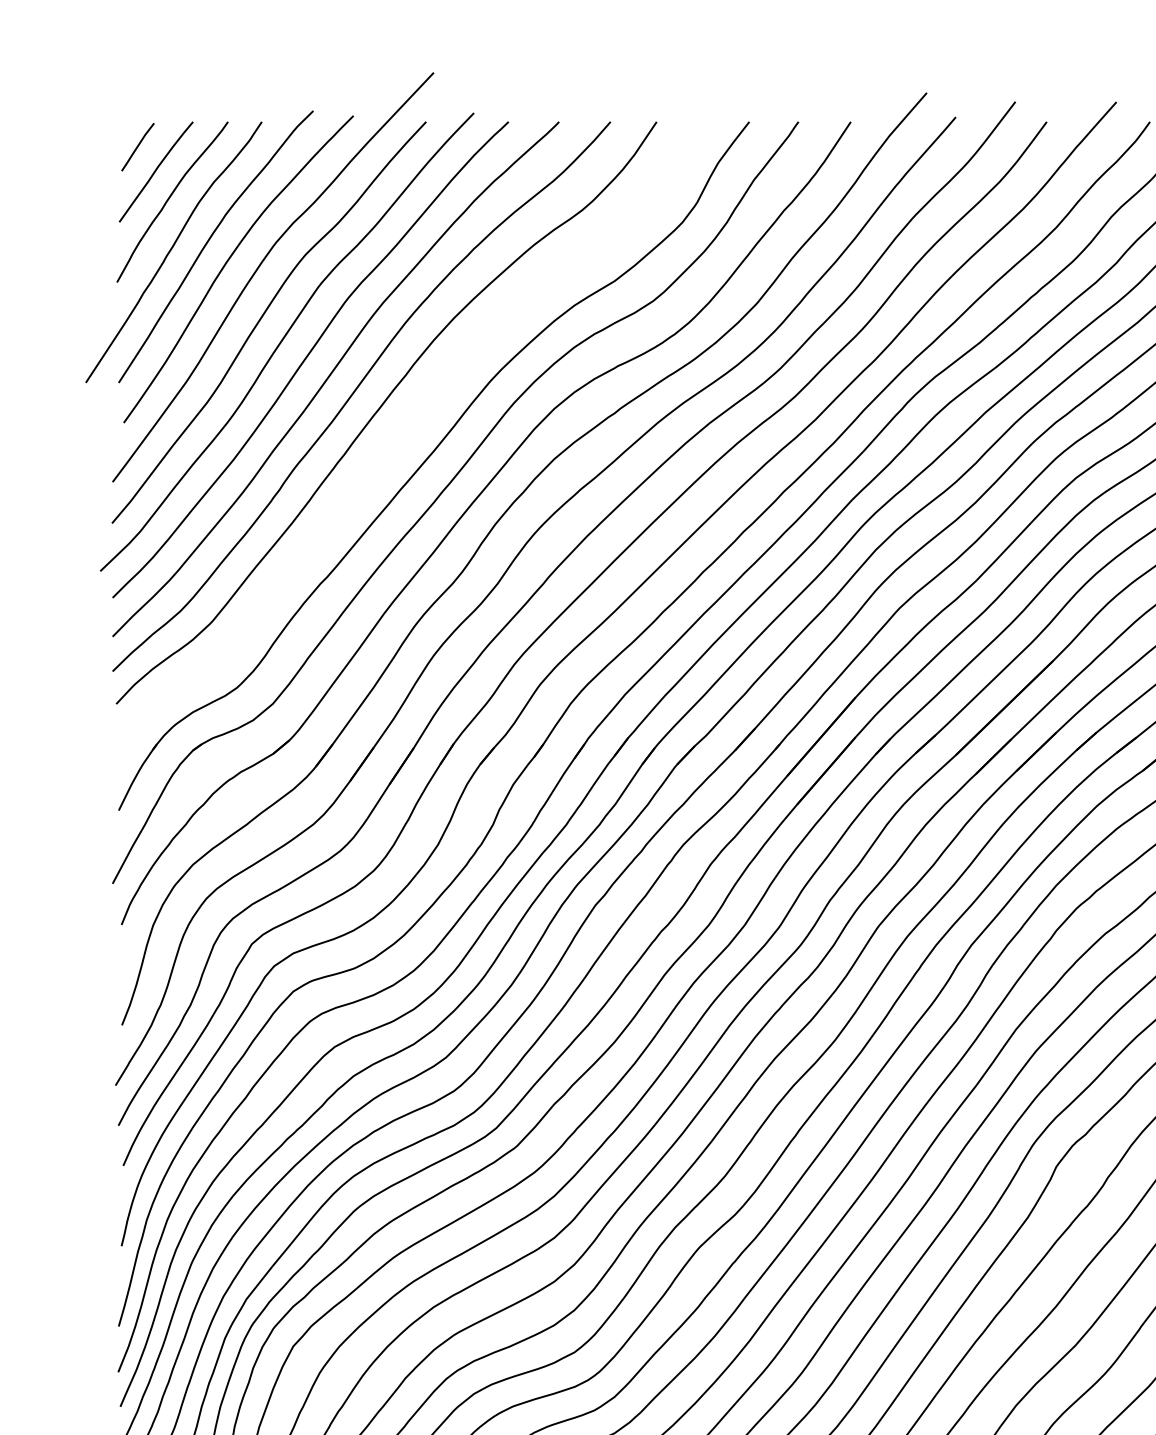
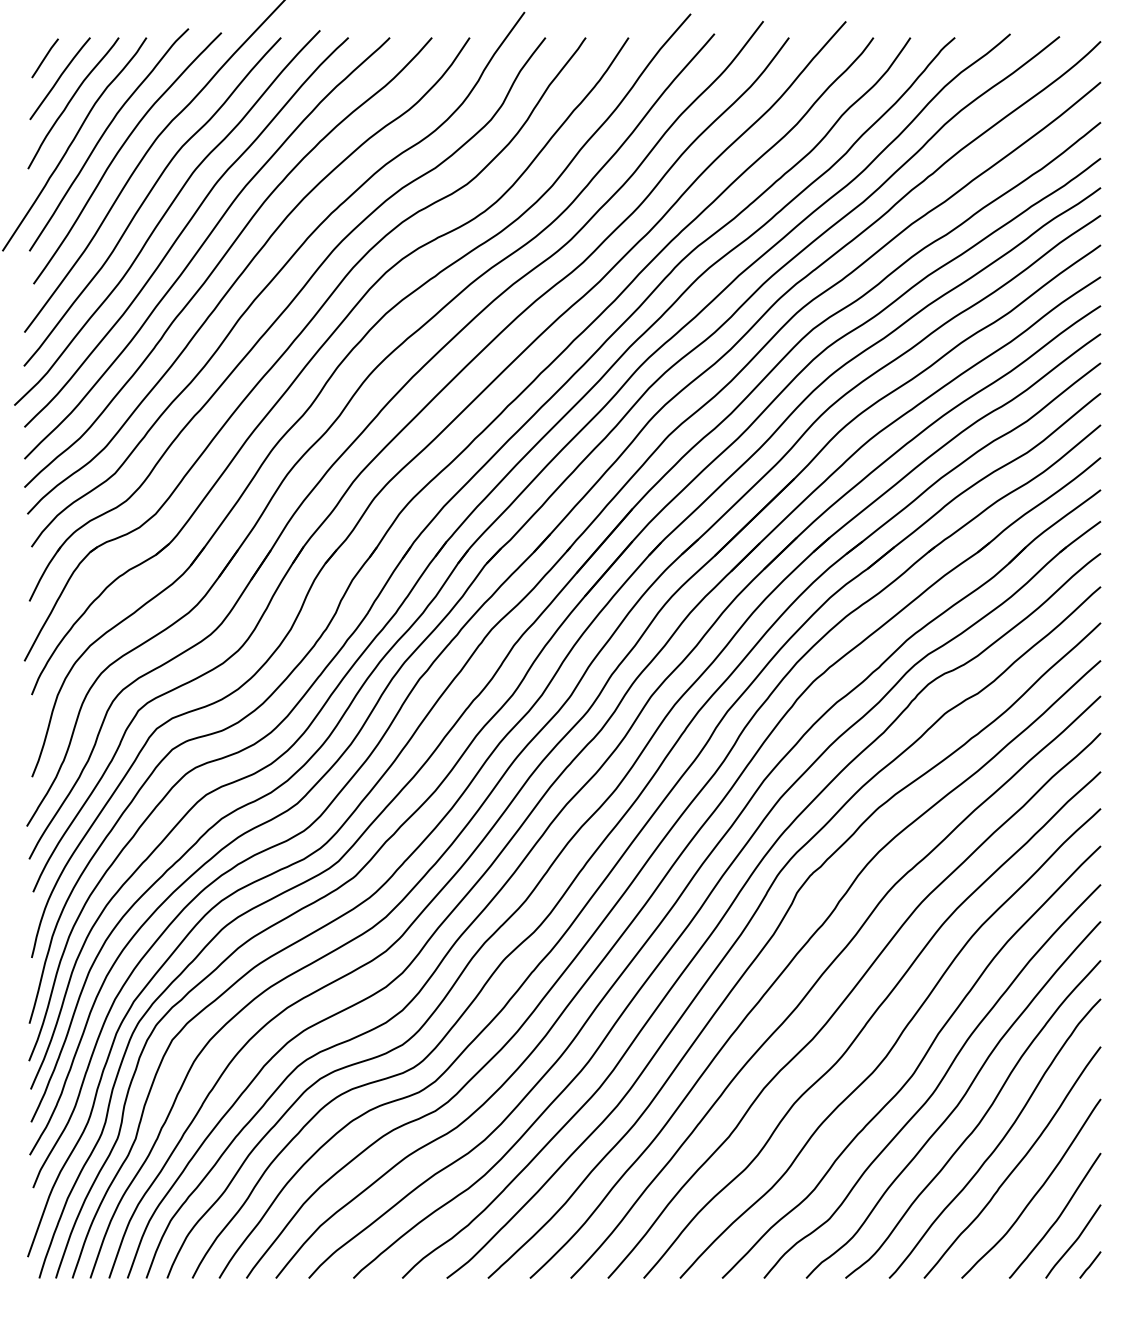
curve: (420, 413) -> (276, 276), added

